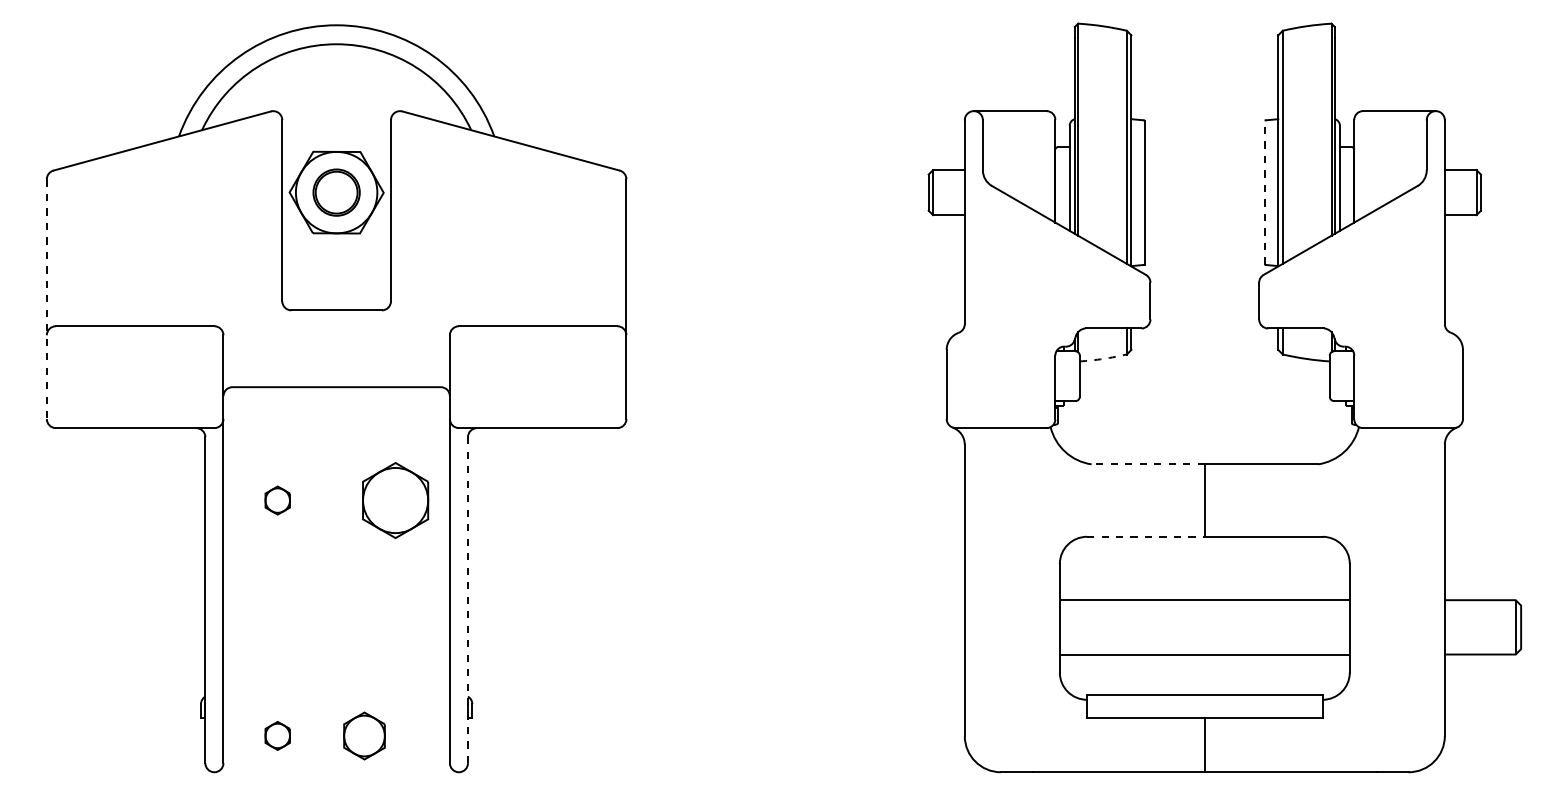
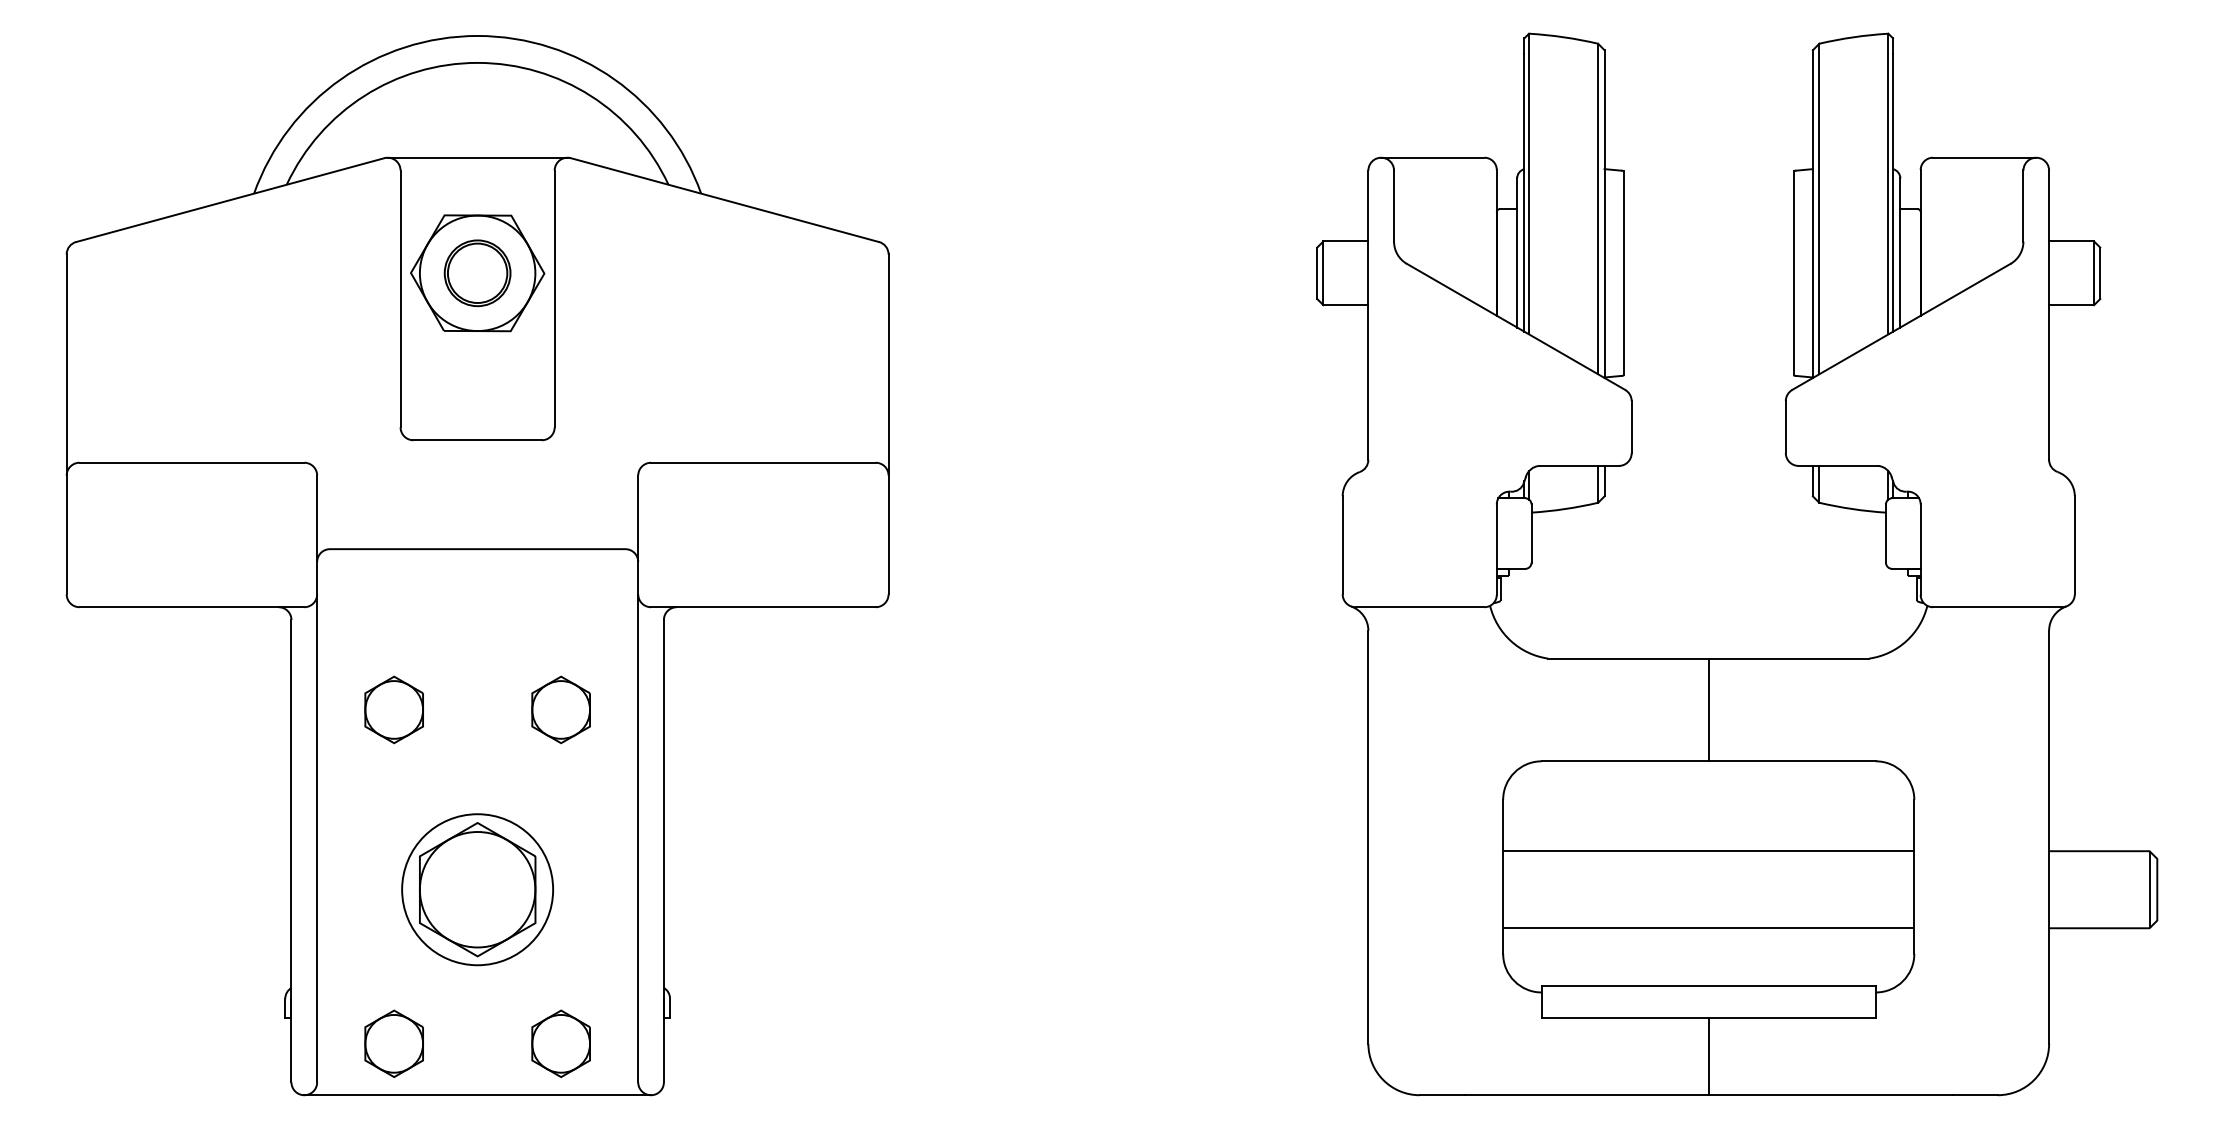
line: (336, 110) -> (477, 157), added
line: (1264, 192) -> (1793, 272), dashed -> solid
line: (46, 299) -> (66, 424), dashed -> solid
arc: (1103, 359) -> (1565, 509), dashed -> solid
line: (1147, 464) -> (1627, 658), dashed -> solid
part: (277, 500) -> (393, 709), size x1.67
part: (395, 500) -> (560, 709), size x0.62
line: (1146, 536) -> (1625, 761), dashed -> solid
line: (467, 599) -> (663, 850), dashed -> solid
part: (336, 627) -> (477, 889), added
part: (277, 735) -> (393, 1043), size x1.67
part: (364, 735) -> (560, 1043), moved
line: (336, 772) -> (477, 1095), added

